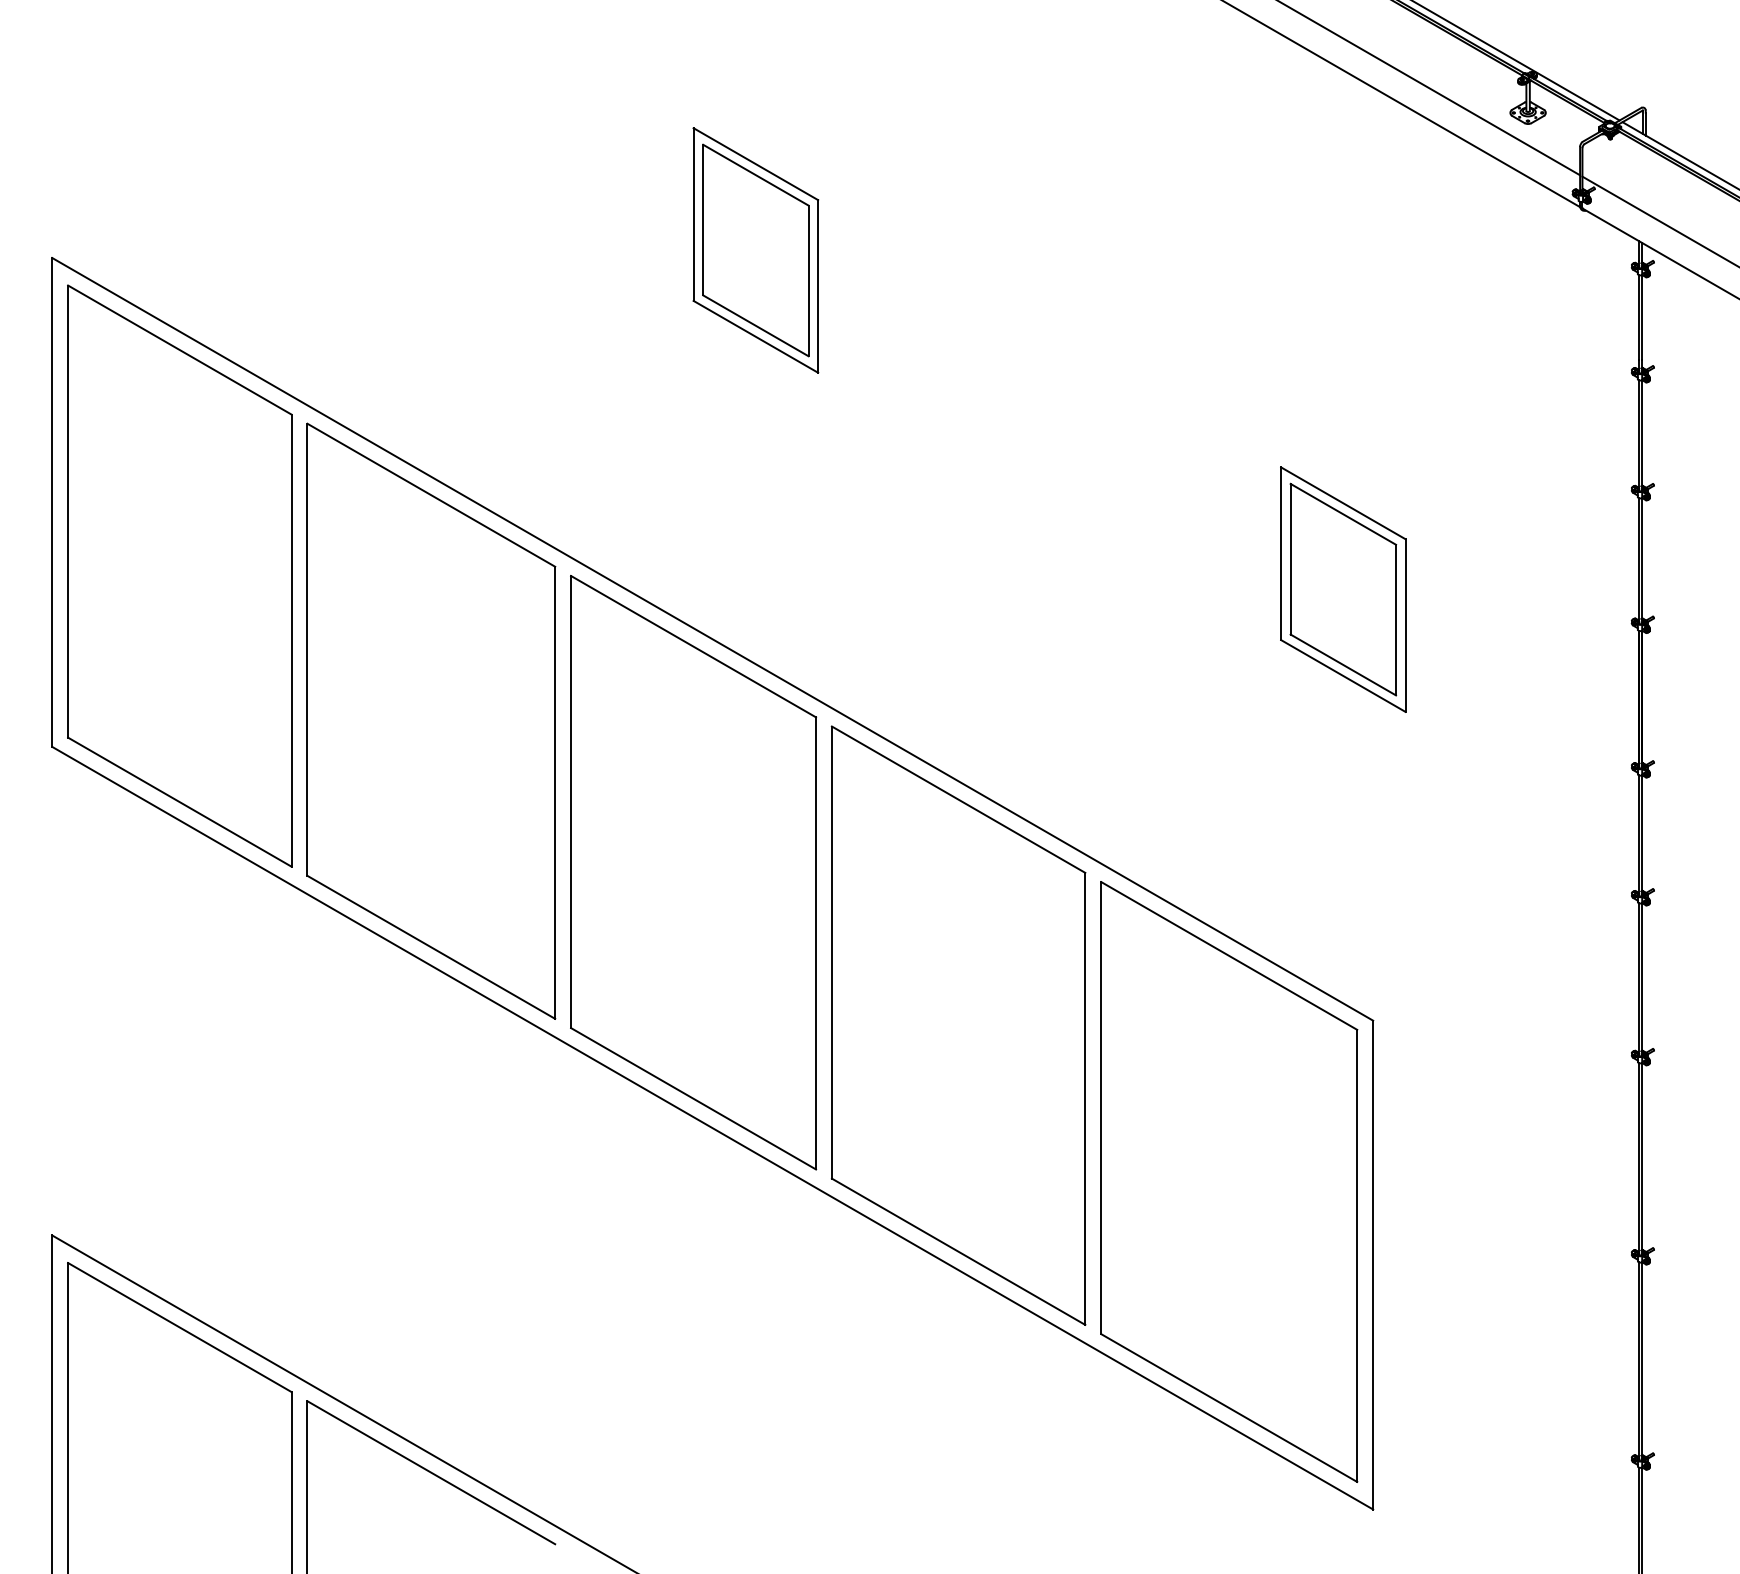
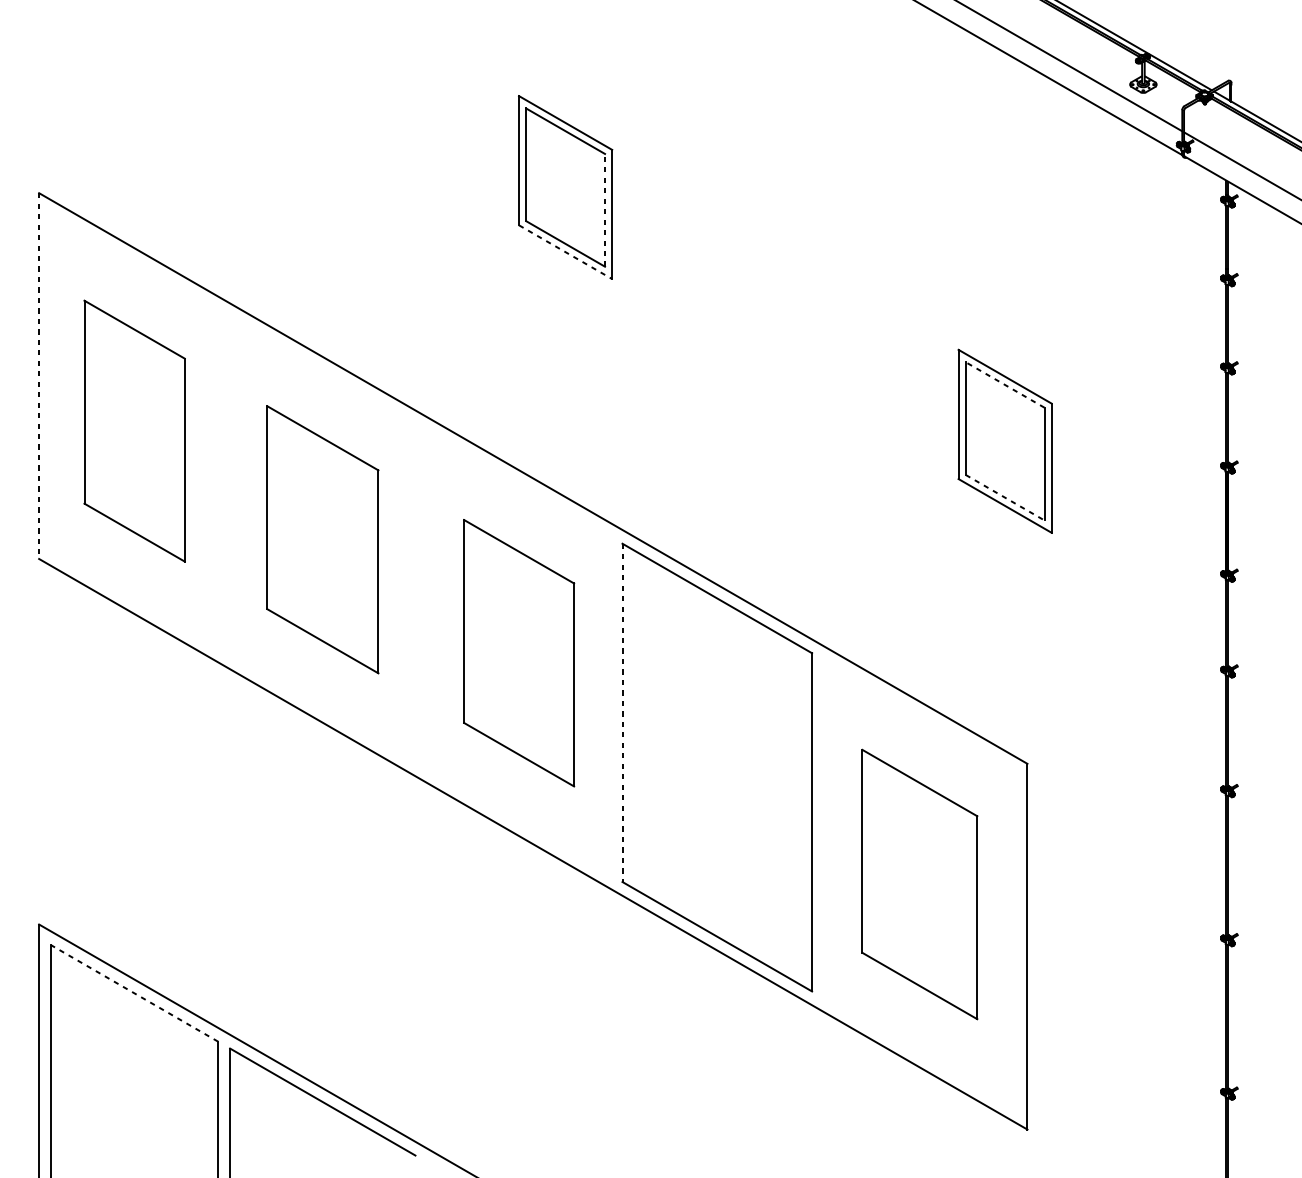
line: (808, 280) -> (604, 210), solid -> dashed
line: (755, 336) -> (565, 251), solid -> dashed
line: (52, 502) -> (39, 376), solid -> dashed
line: (1343, 514) -> (1005, 385), solid -> dashed
part: (179, 575) -> (134, 430), size x0.6
line: (1343, 665) -> (1005, 498), solid -> dashed
part: (431, 720) -> (322, 539), size x0.6
part: (693, 872) -> (518, 652), size x0.6
line: (831, 953) -> (622, 713), solid -> dashed
part: (1229, 1181) -> (919, 884), size x0.6
line: (179, 1327) -> (134, 993), solid -> dashed

